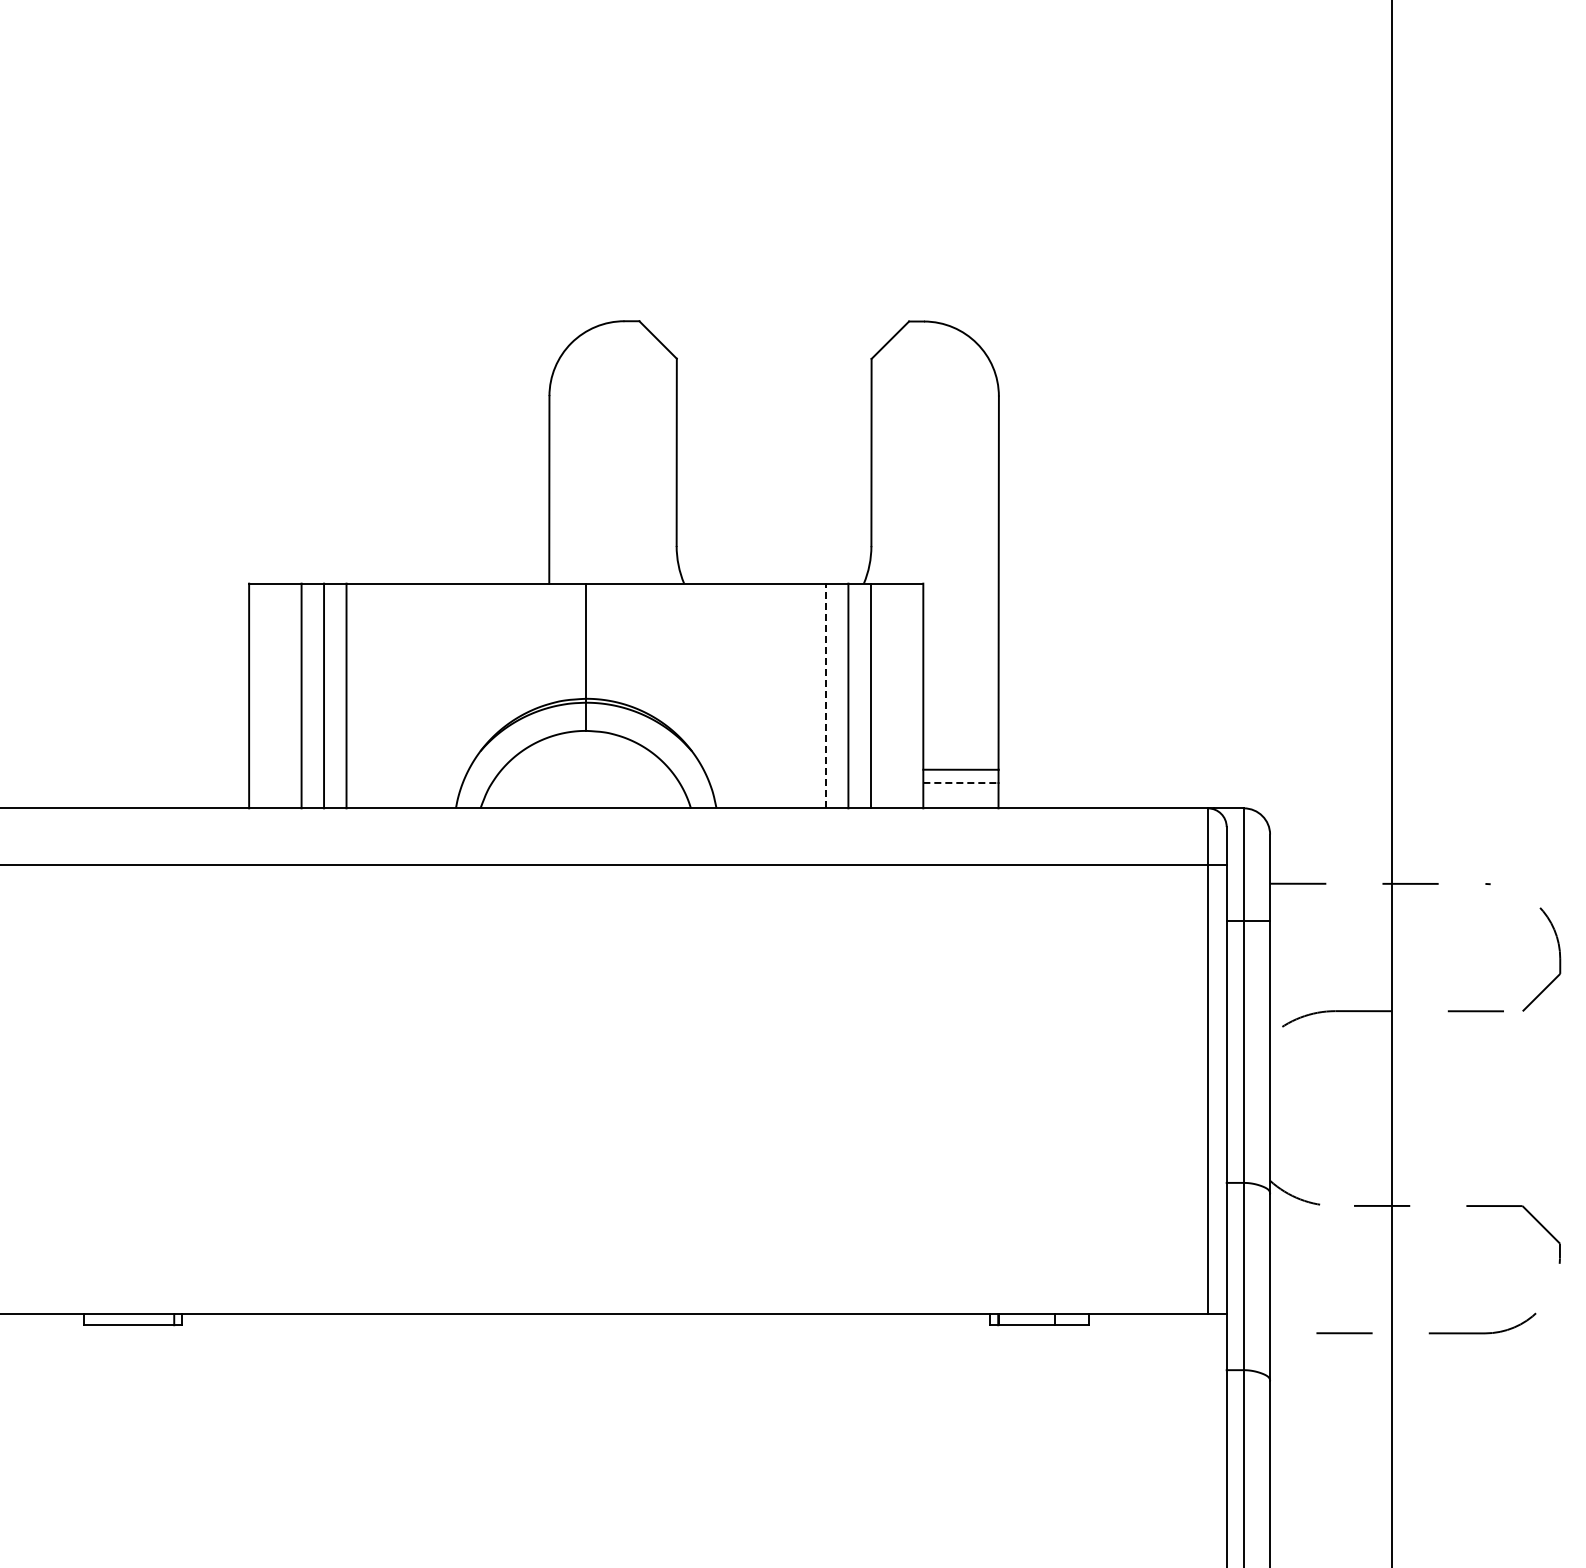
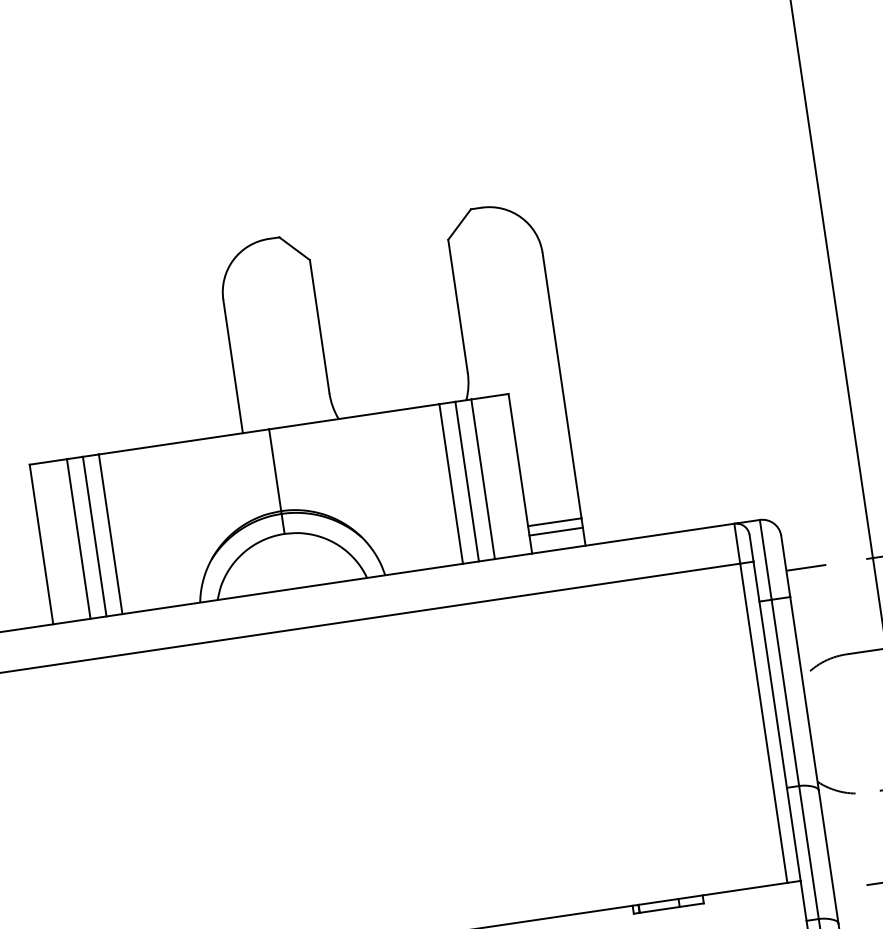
line: (825, 695) -> (450, 483), dashed -> solid
line: (960, 783) -> (555, 532), dashed -> solid

